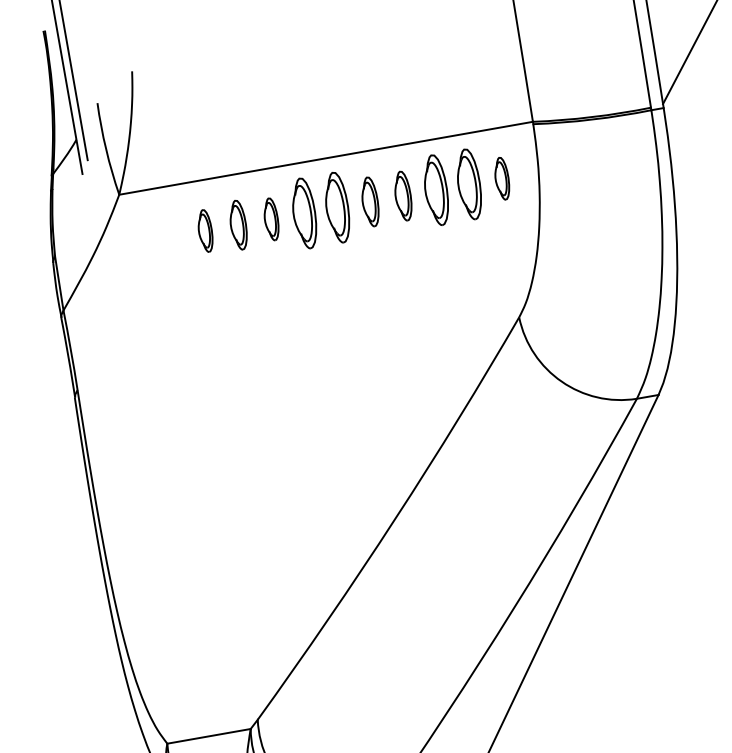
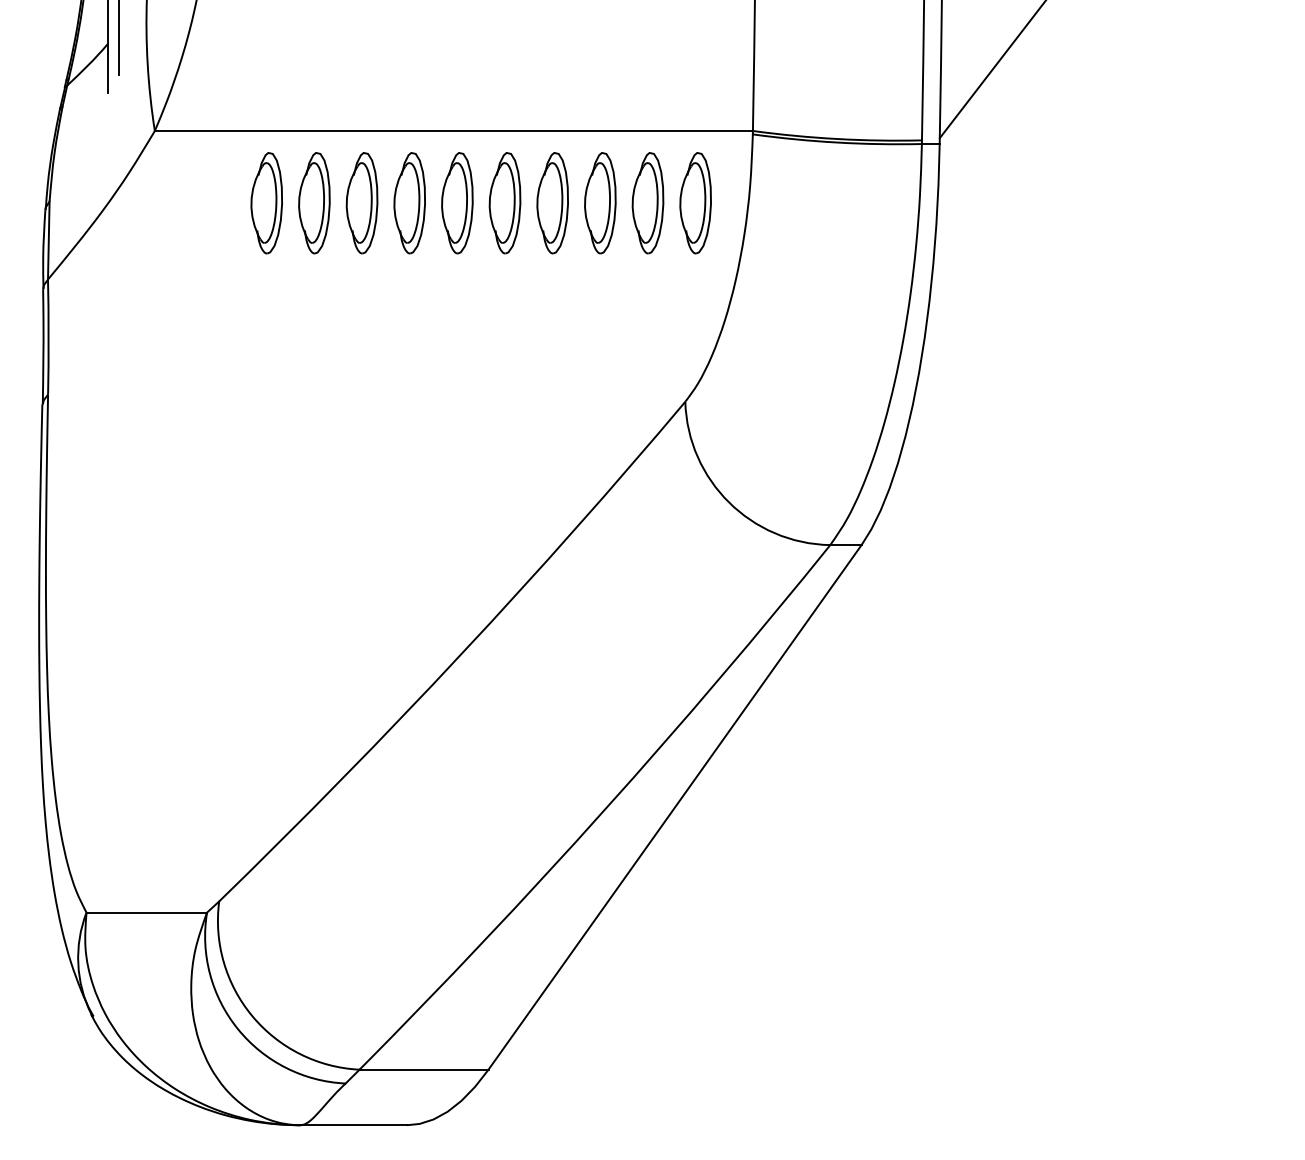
part: (502, 178) -> (695, 203), size x1.67
part: (403, 196) -> (552, 203), size x1.43
part: (369, 202) -> (504, 203), size x1.43
part: (271, 219) -> (361, 203), size x1.67
part: (238, 225) -> (314, 203), size x1.43
part: (205, 231) -> (266, 203), size x1.67

